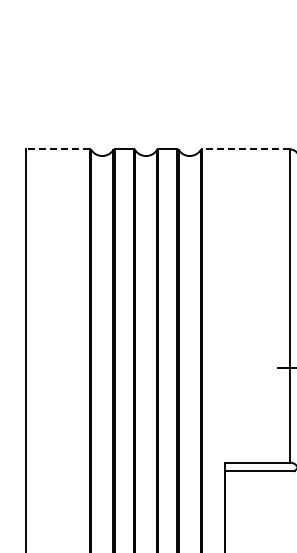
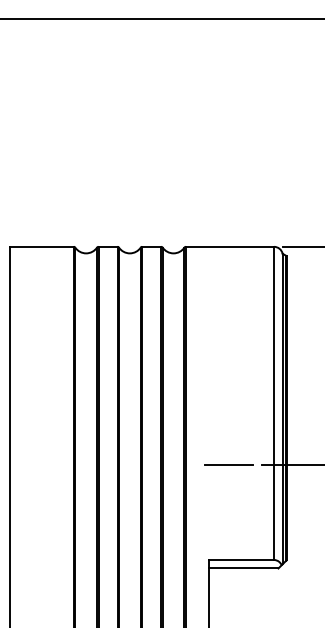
line: (57, 149) -> (41, 246), dashed -> solid
line: (245, 149) -> (229, 246), dashed -> solid
line: (244, 367) -> (228, 464), added

